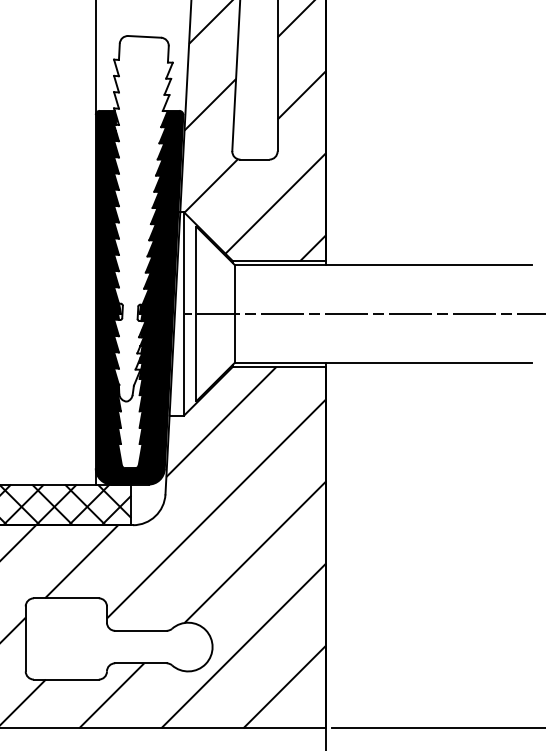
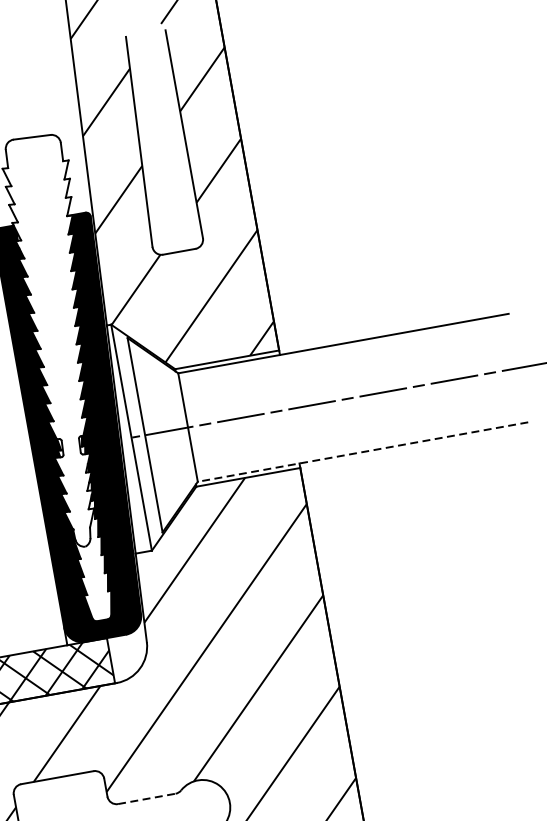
line: (382, 362) -> (361, 451), solid -> dashed
line: (140, 630) -> (146, 798), solid -> dashed

